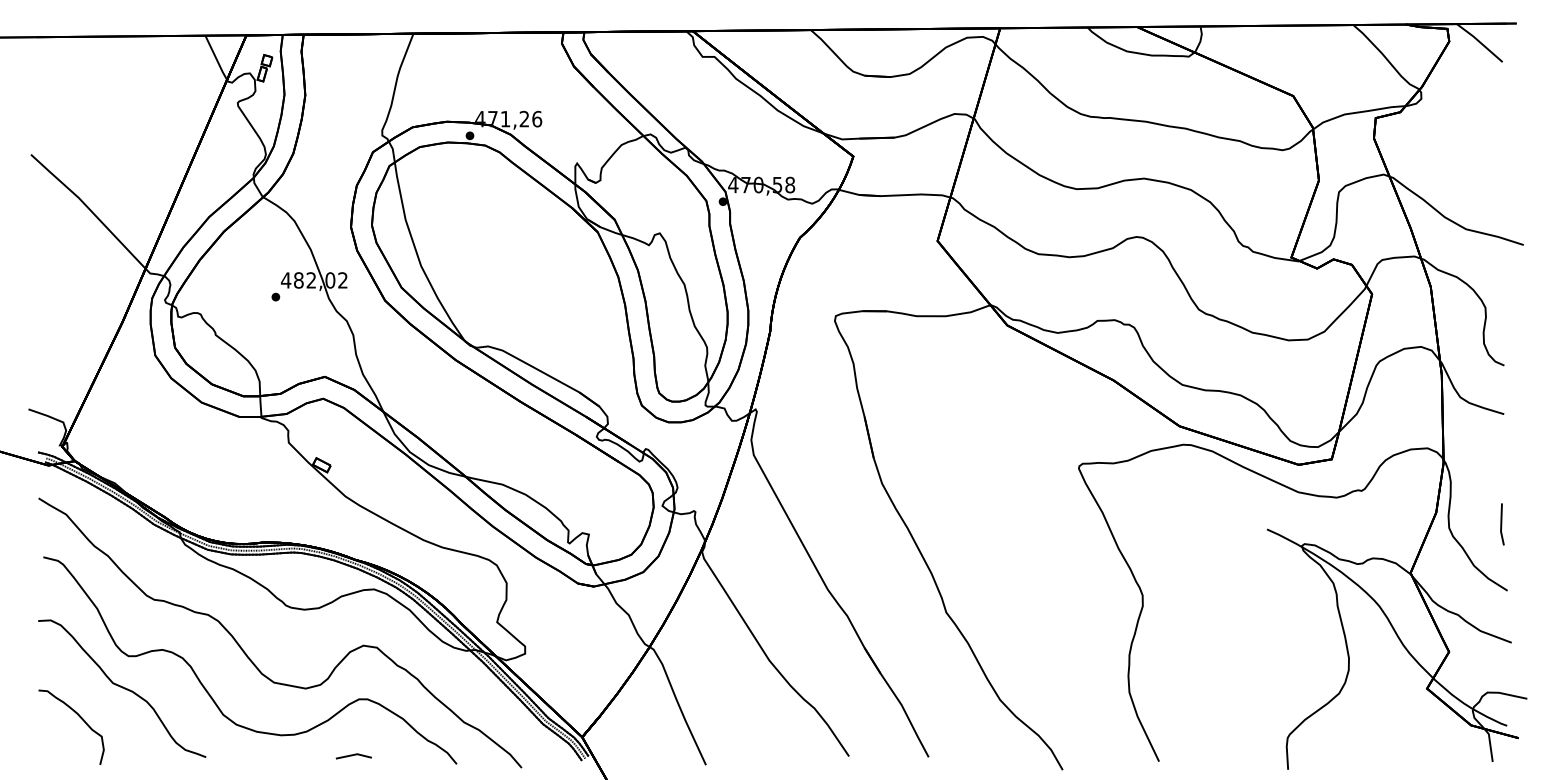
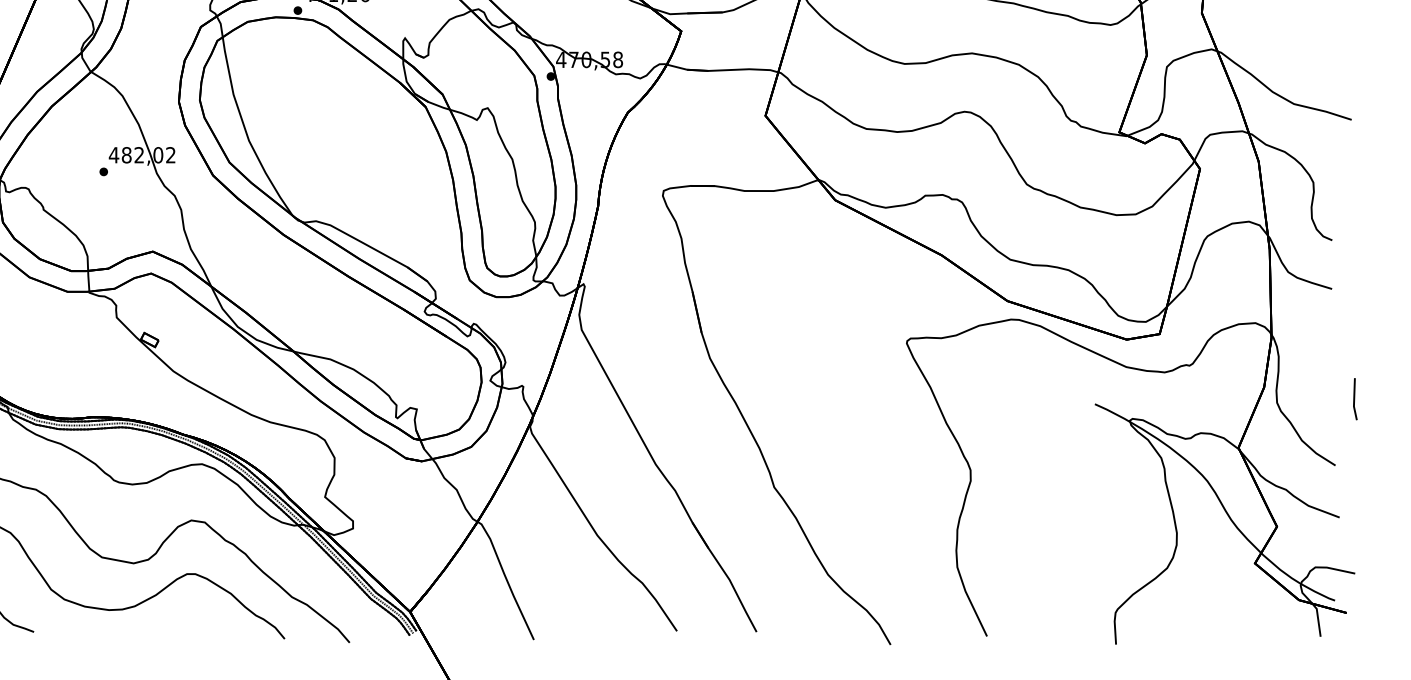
line: (1502, 524) -> (1355, 399), moved
line: (353, 755) -> (181, 630), removed

